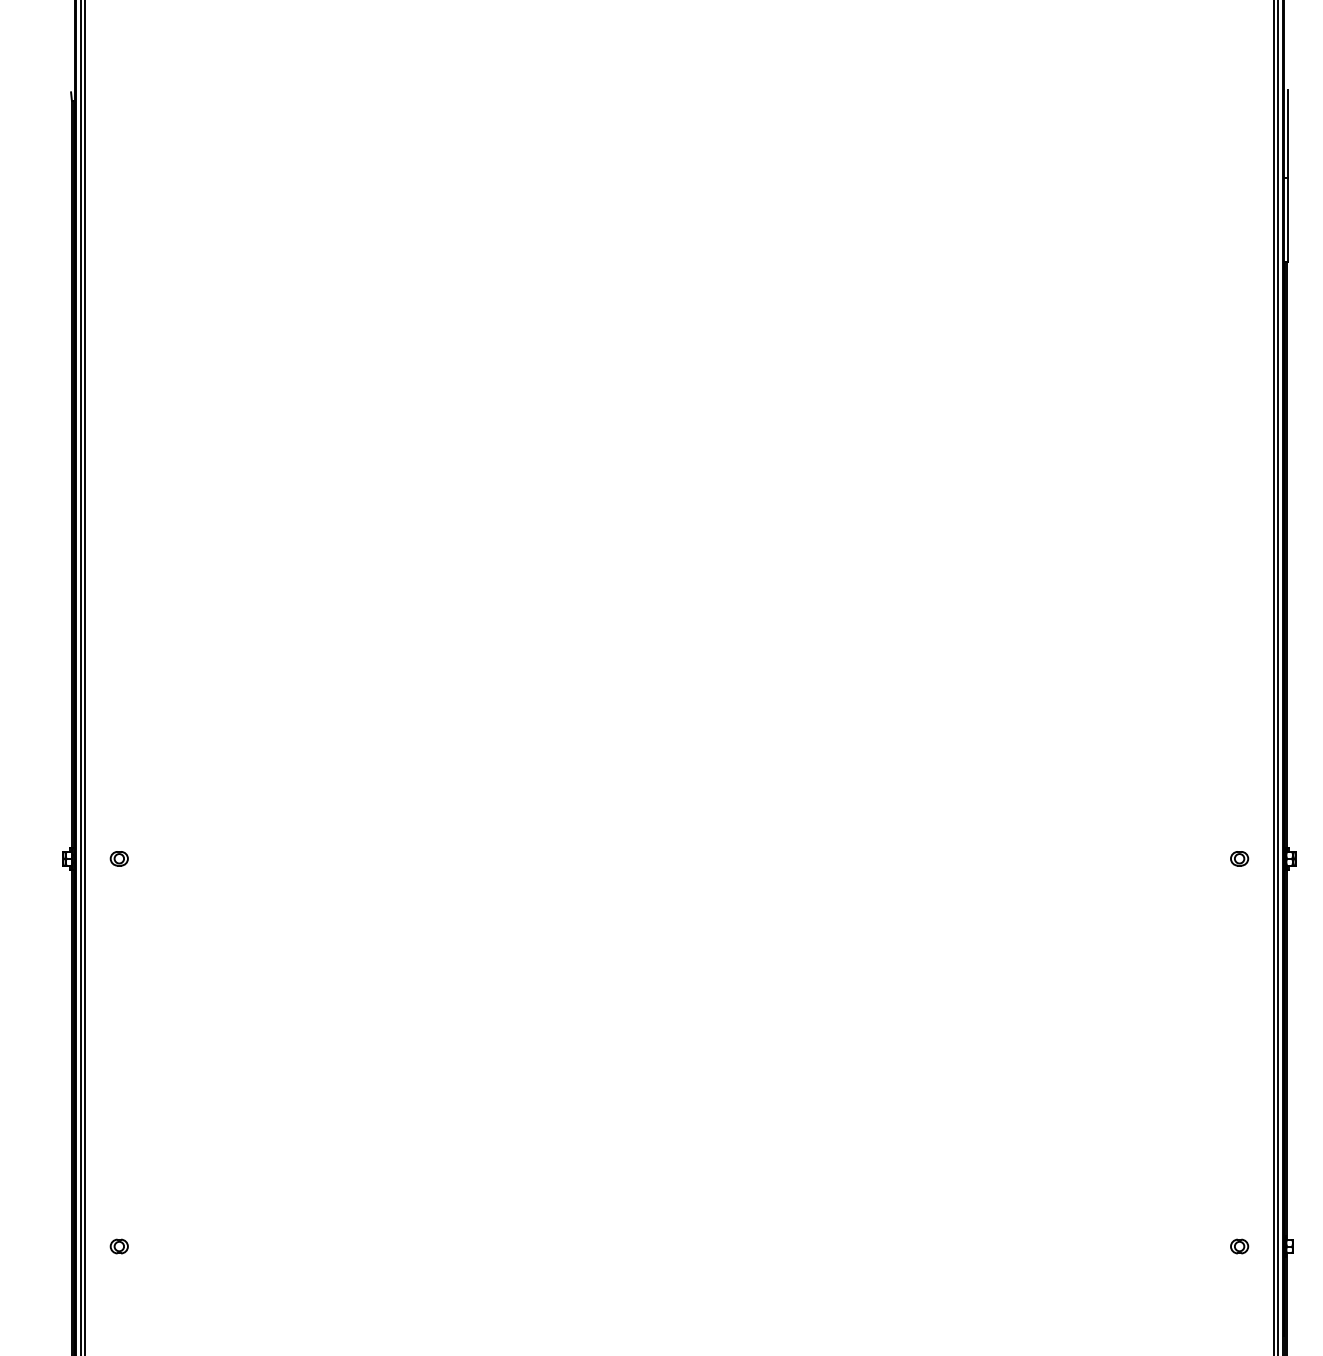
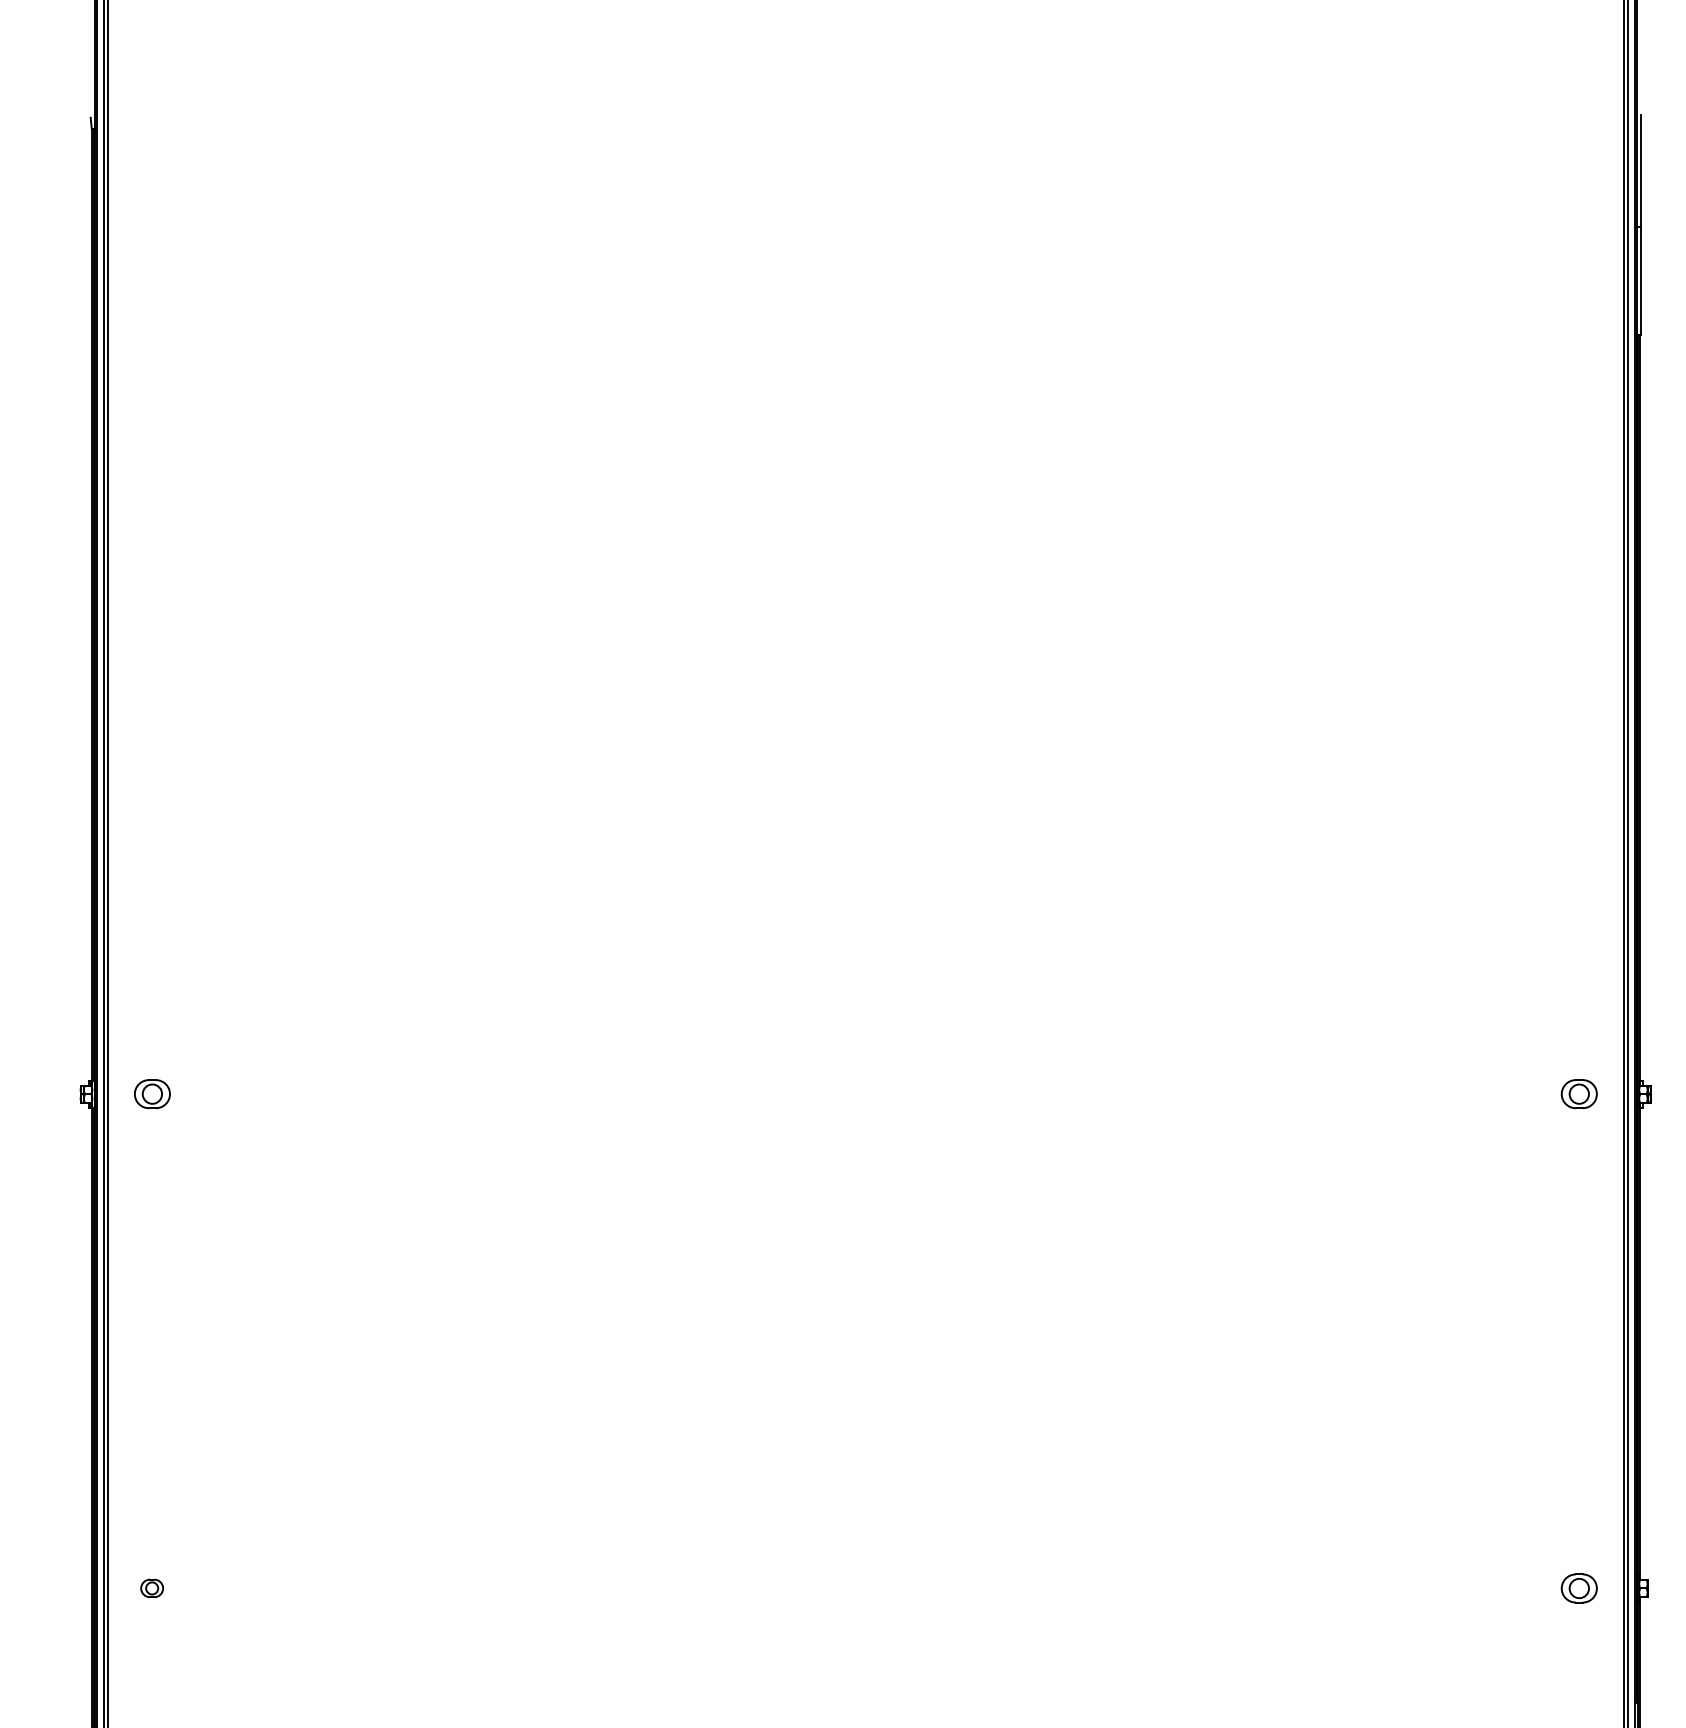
part: (118, 858) -> (151, 1093), size x1.6
part: (1239, 858) -> (1579, 1093), size x1.6
part: (1239, 1246) -> (1579, 1588), size x1.6

